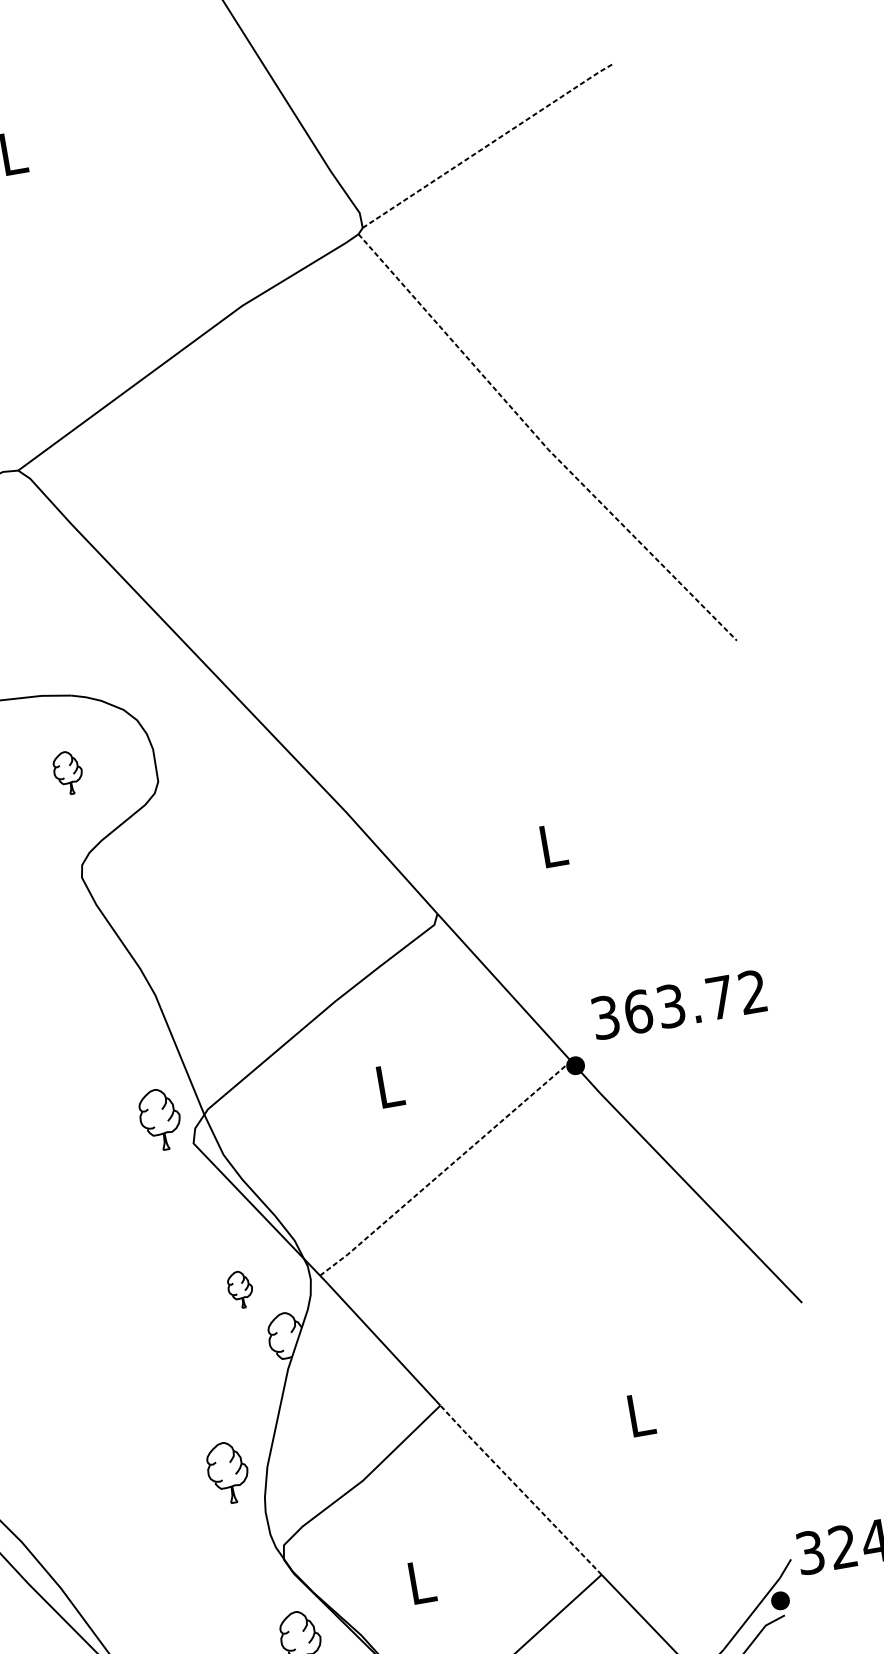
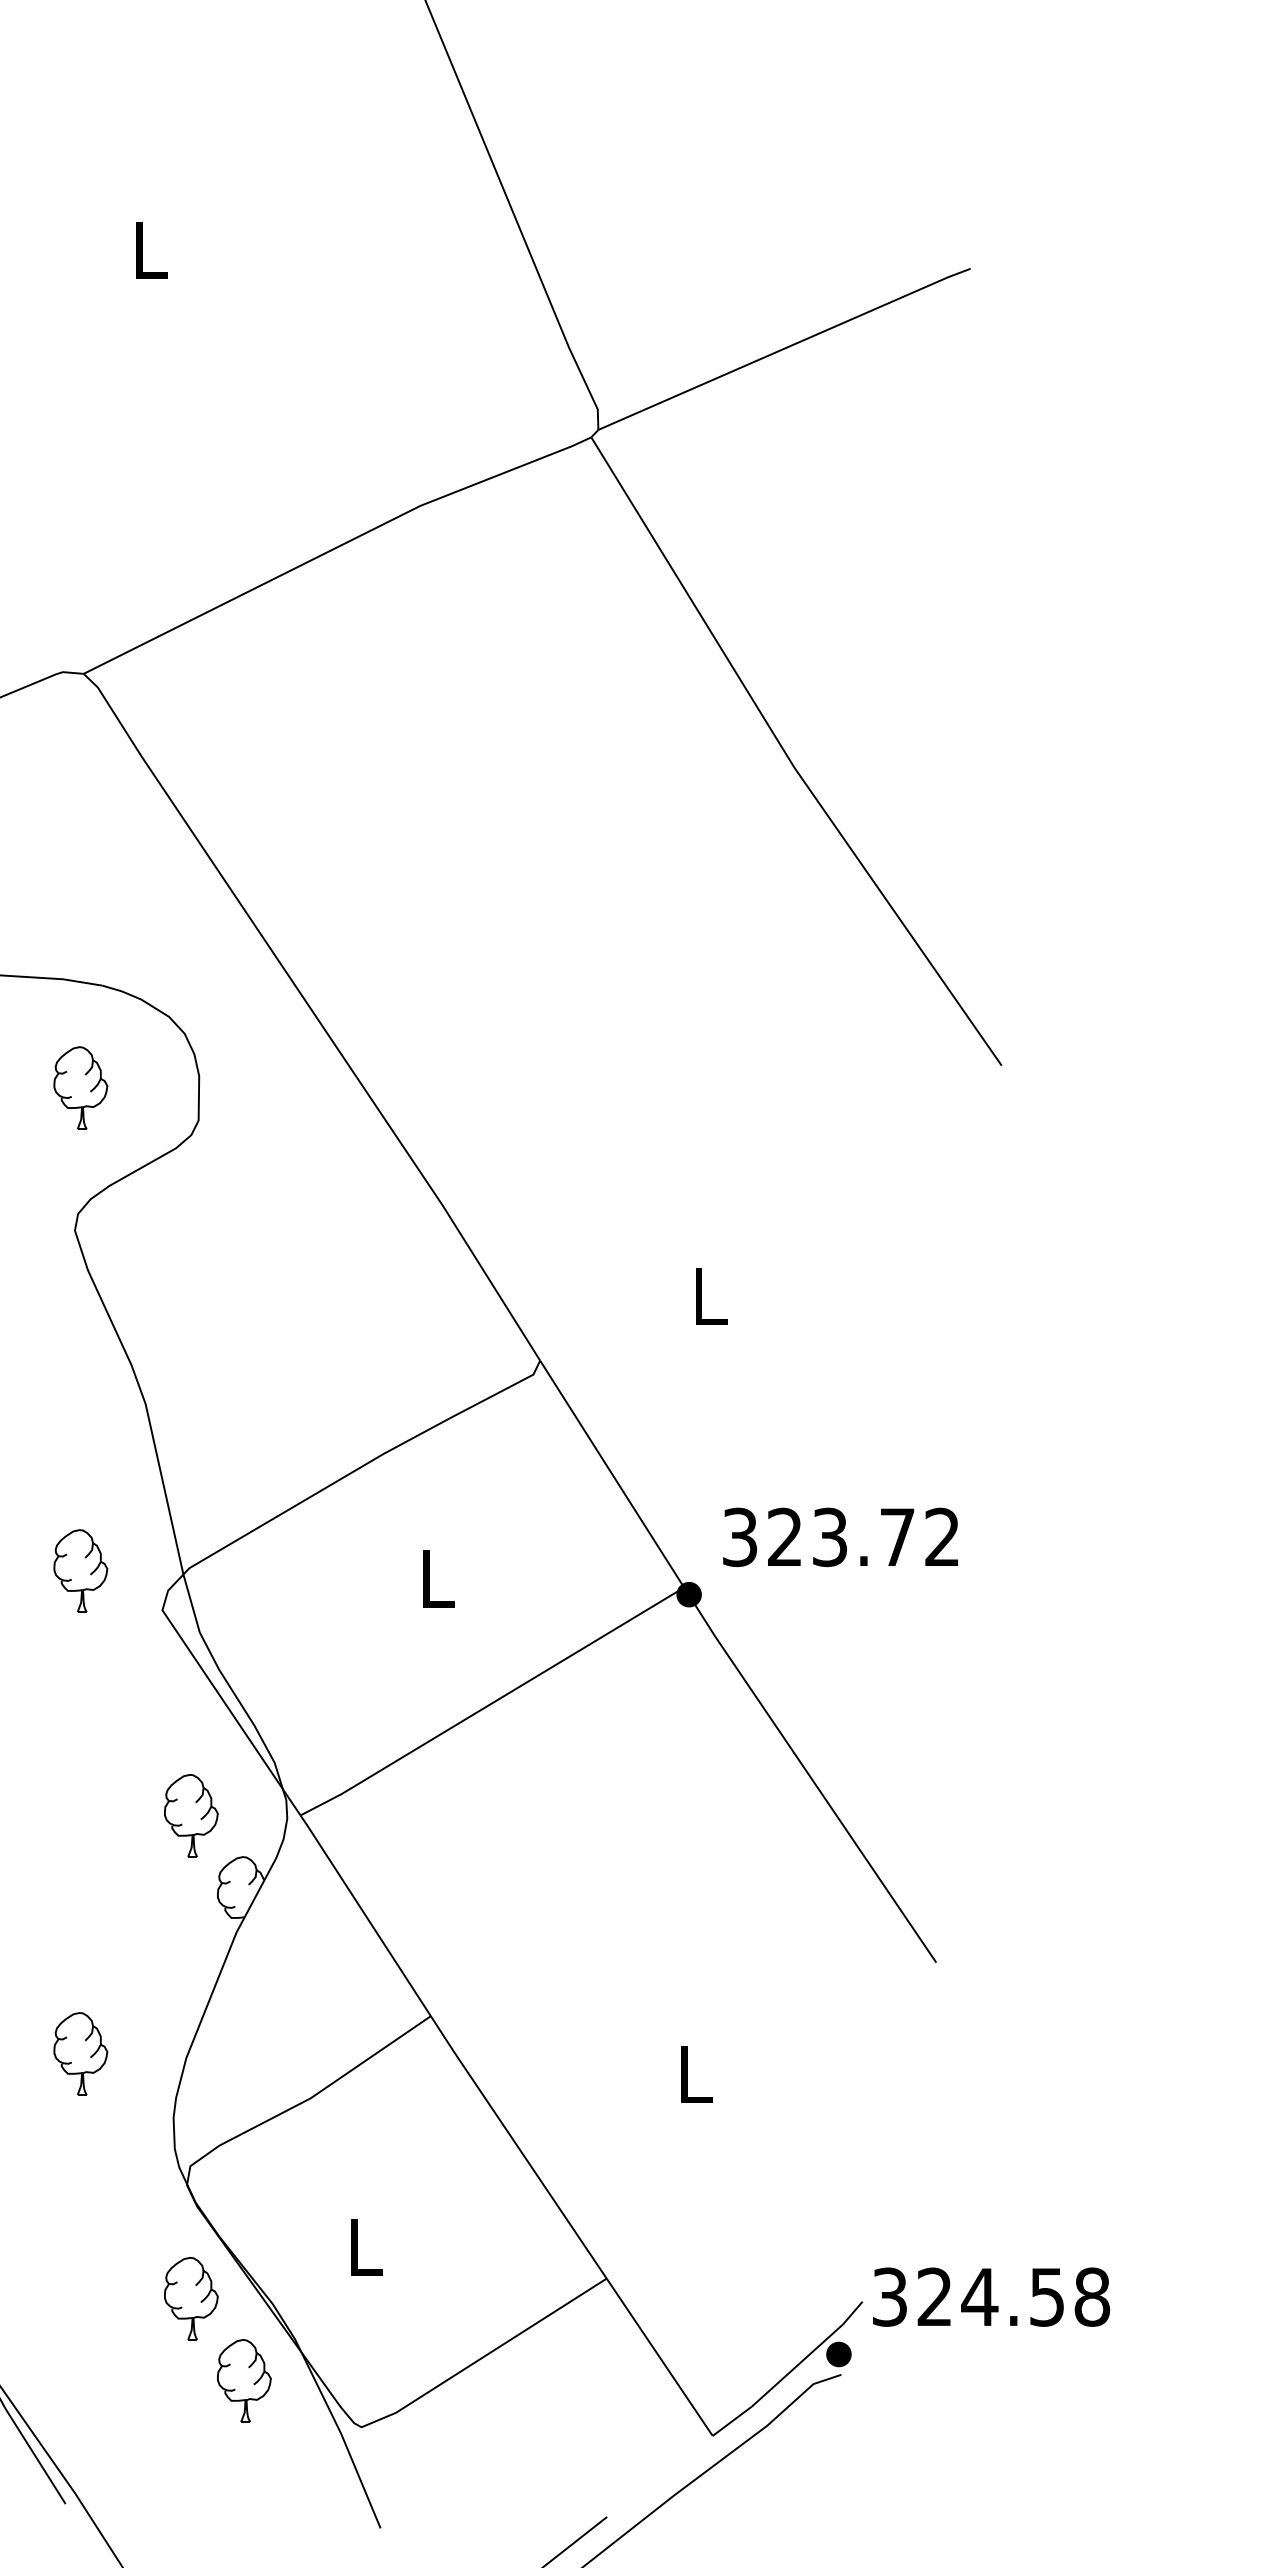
line: (488, 145) -> (785, 348), dashed -> solid
line: (542, 442) -> (788, 757), dashed -> solid
part: (67, 772) -> (80, 1087), size x1.43
text: (638, 1011) -> (785, 1537), 363.72 -> 323.72
part: (160, 1119) -> (80, 1570), moved
line: (445, 1169) -> (492, 1703), dashed -> solid
part: (240, 1289) -> (191, 1815), size x1.67
part: (227, 1472) -> (80, 2053), moved
line: (519, 1489) -> (517, 2146), dashed -> solid

